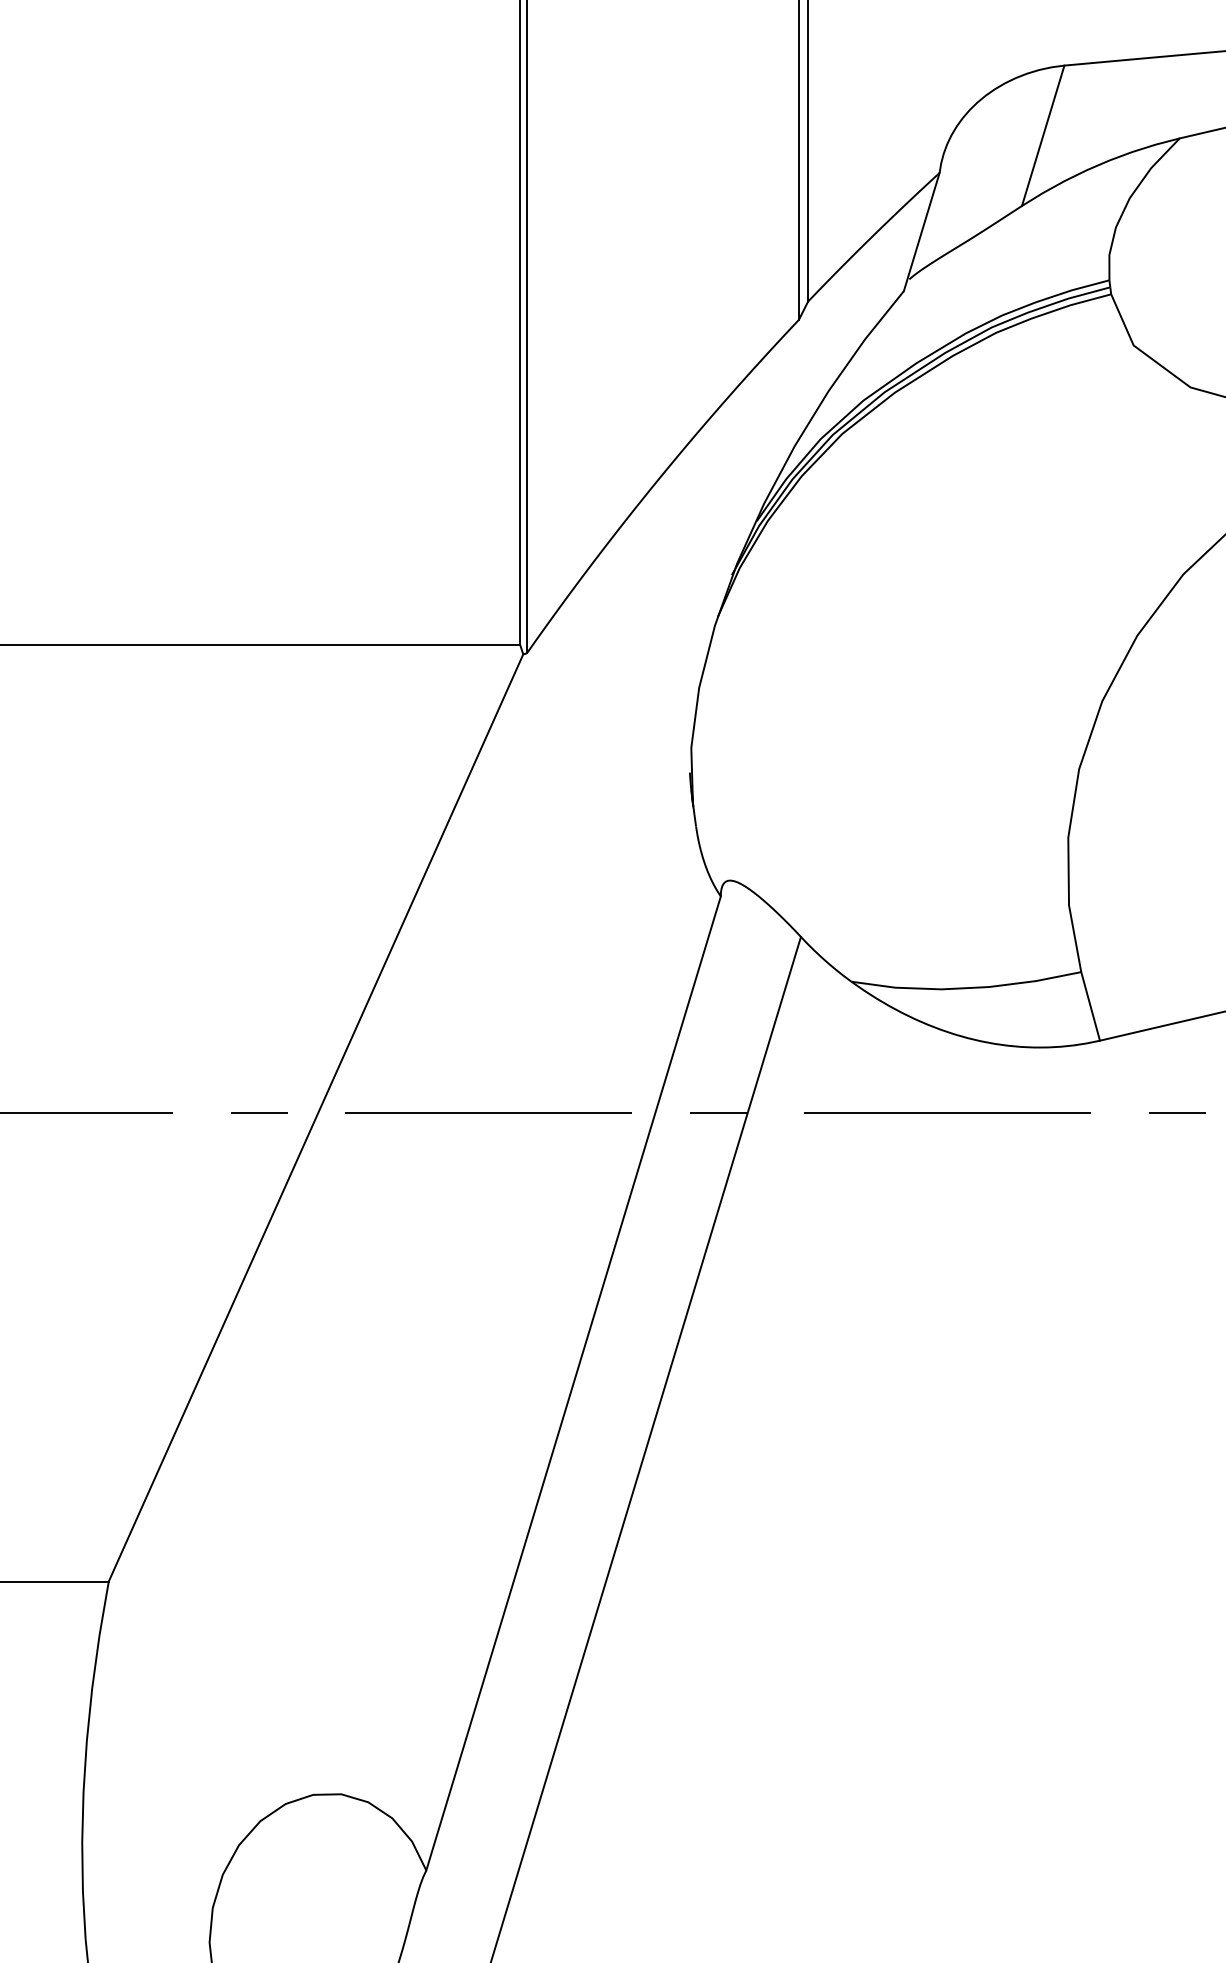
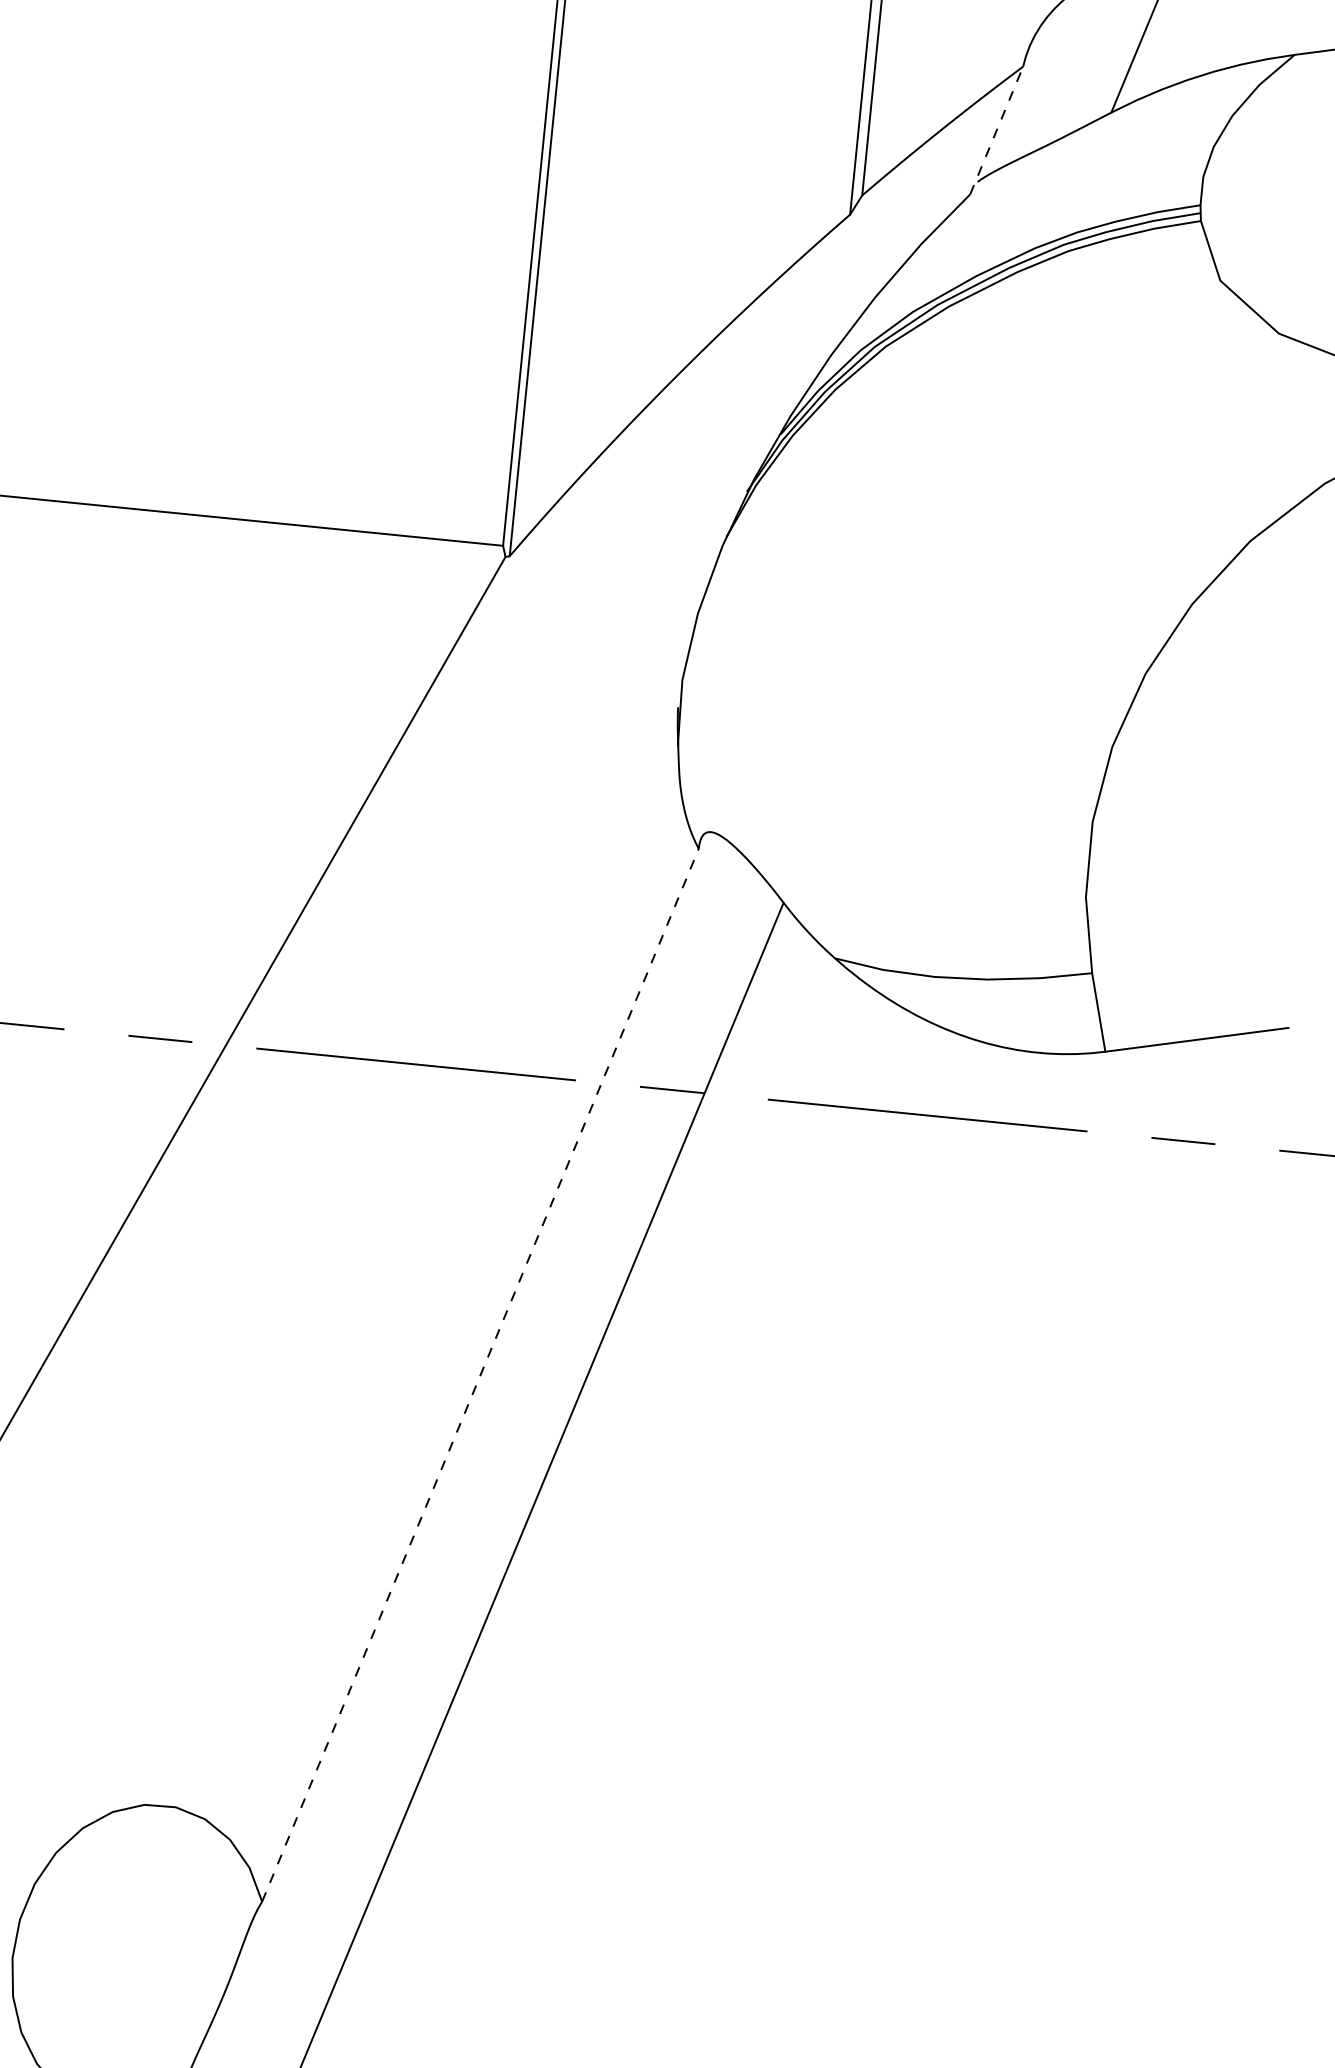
line: (921, 232) -> (996, 131), solid -> dashed
line: (573, 1383) -> (480, 1375), solid -> dashed

